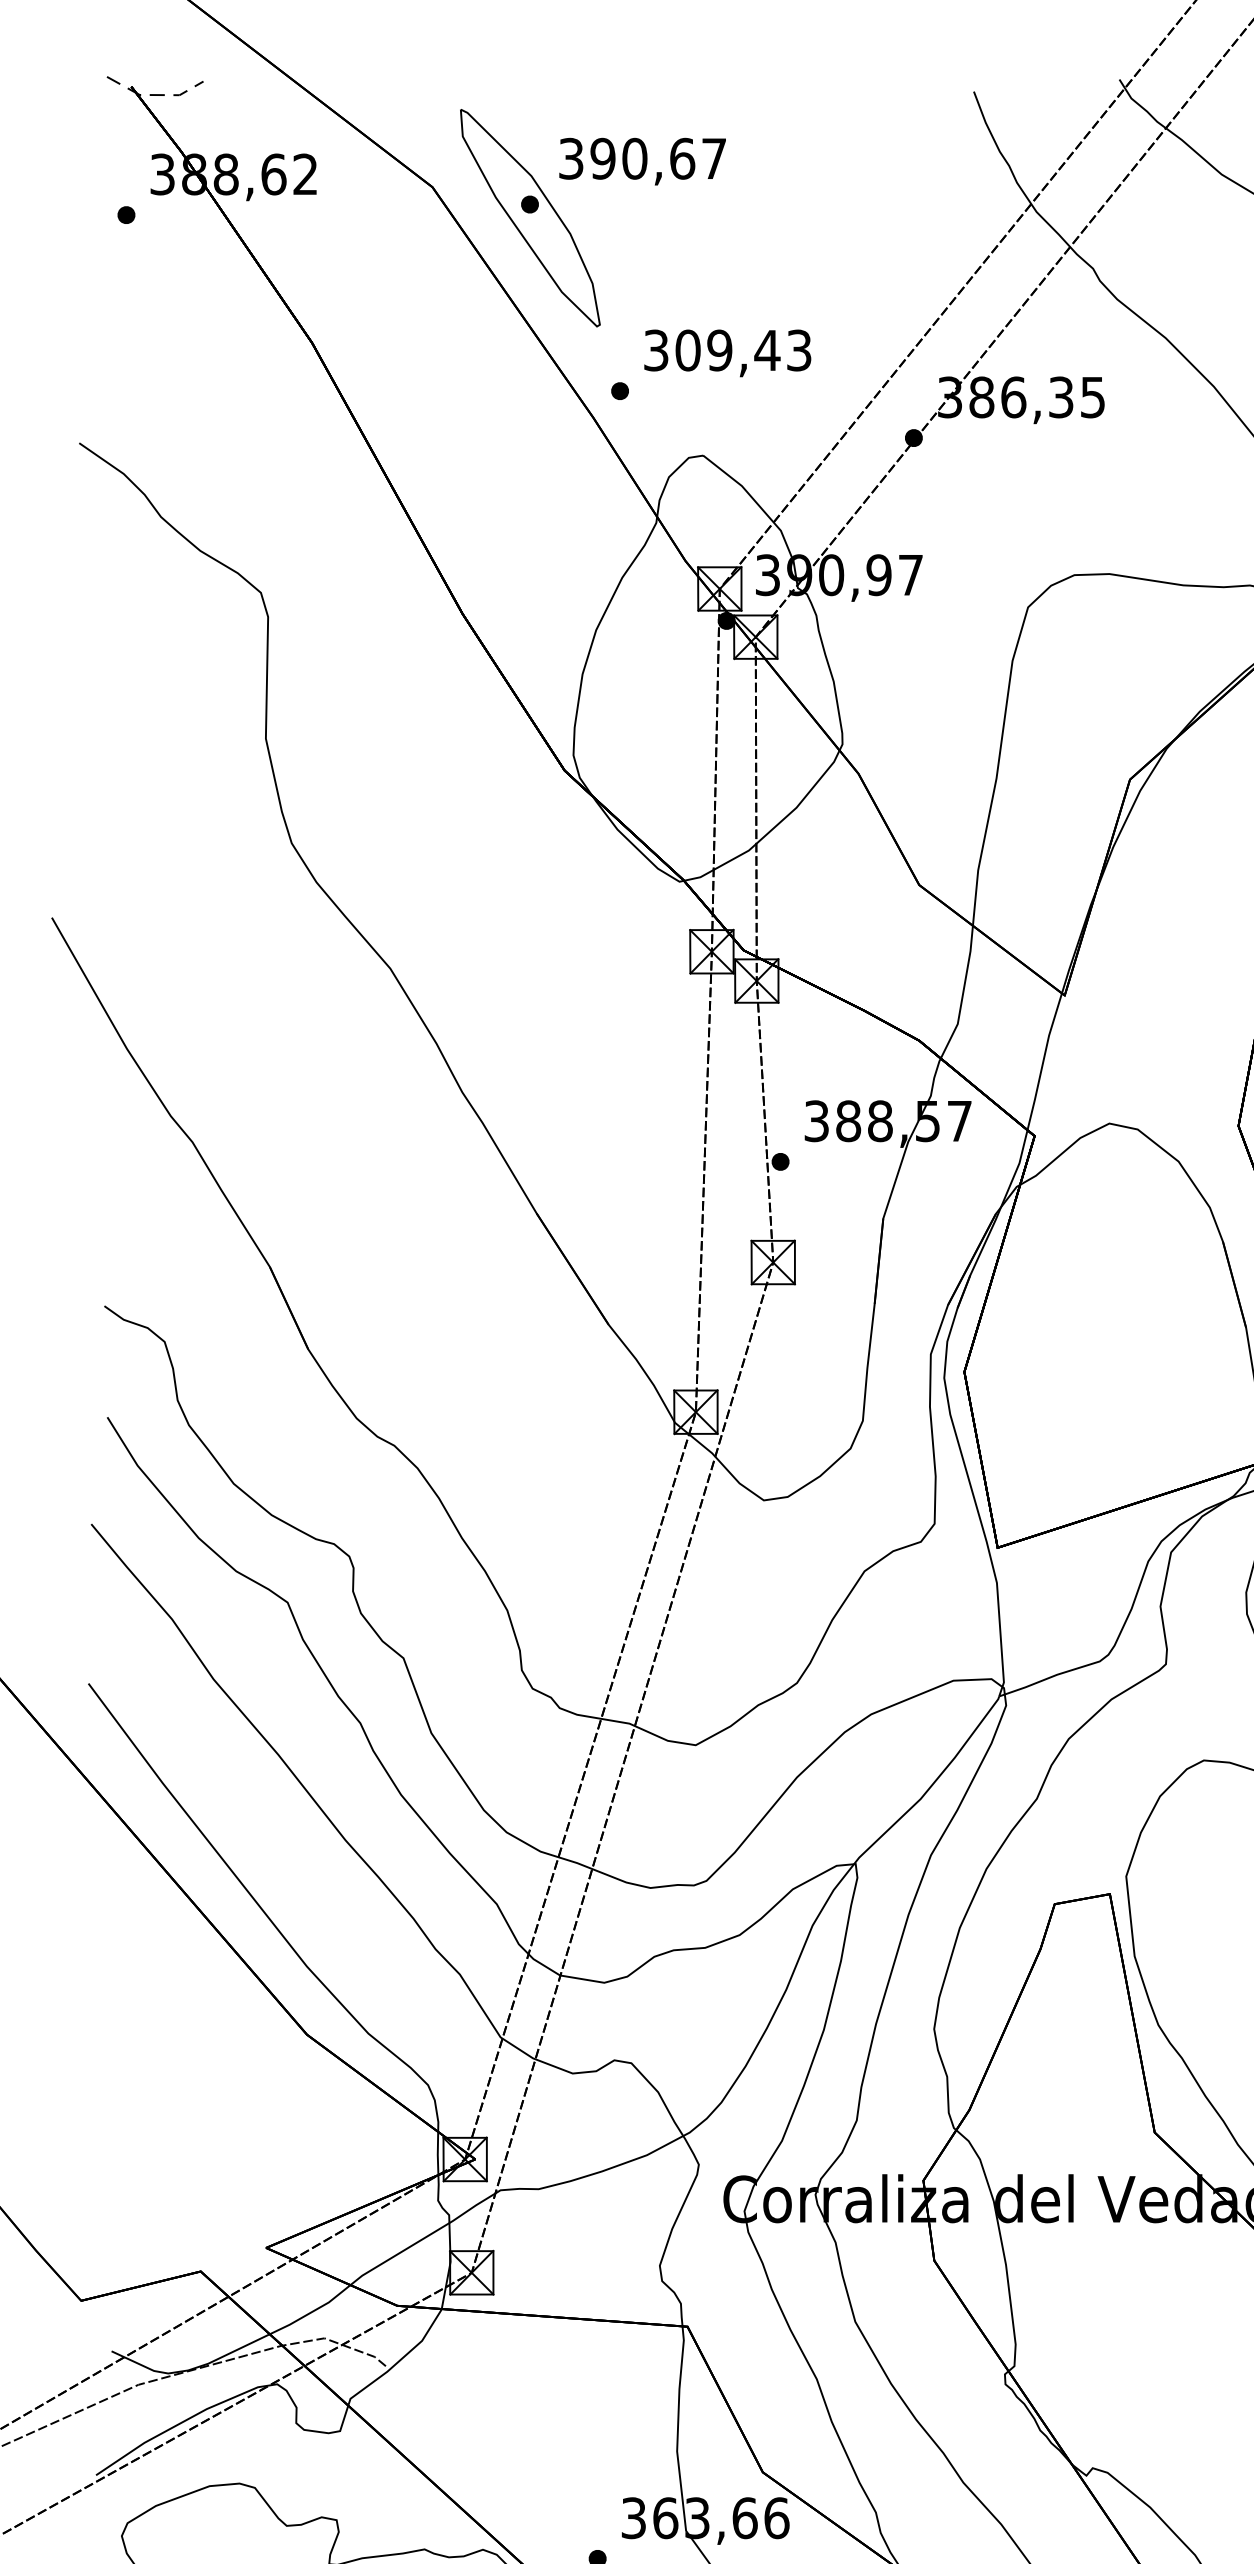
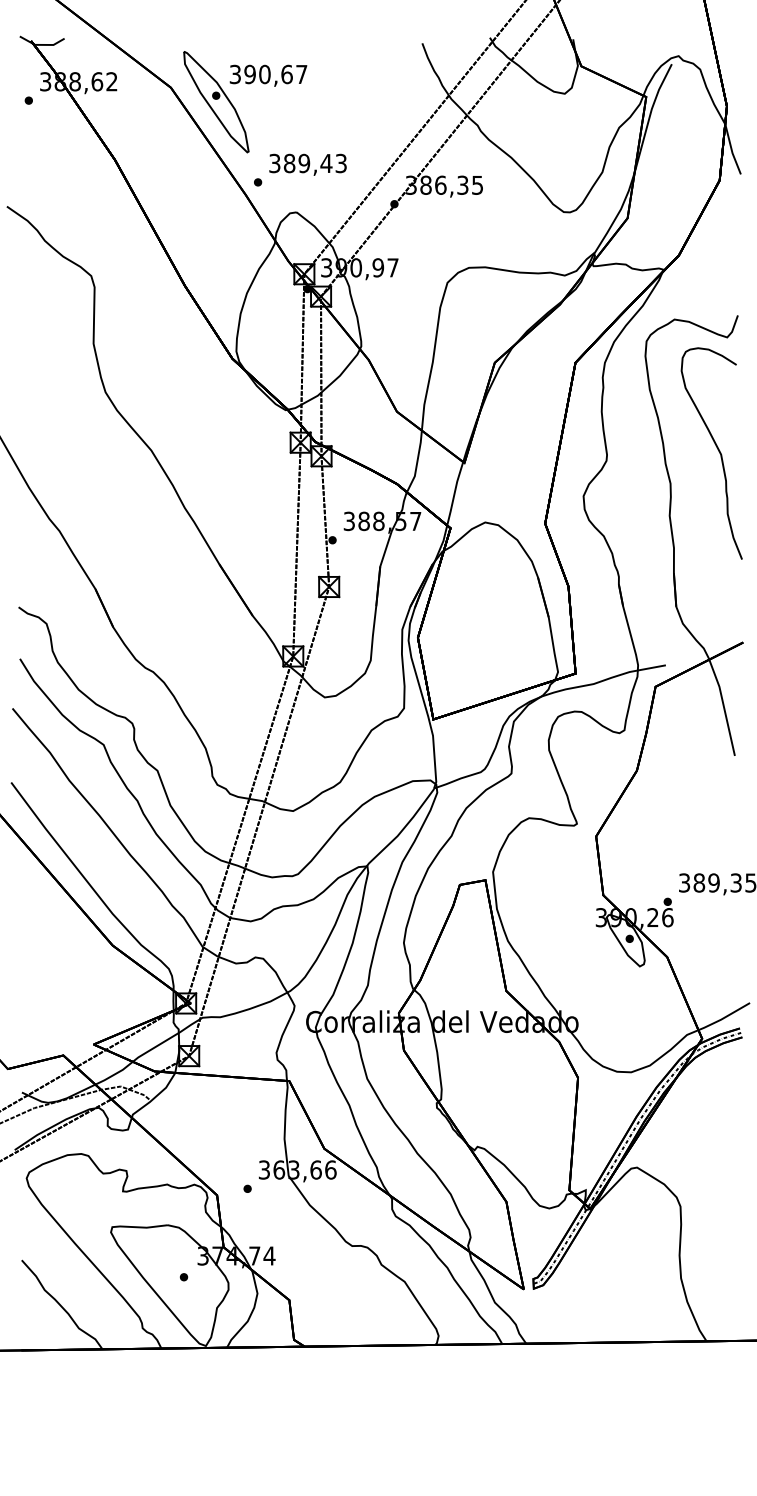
line: (153, 94) -> (41, 44), dashed -> solid
text: (687, 350) -> (289, 163), 309,43 -> 389,43

